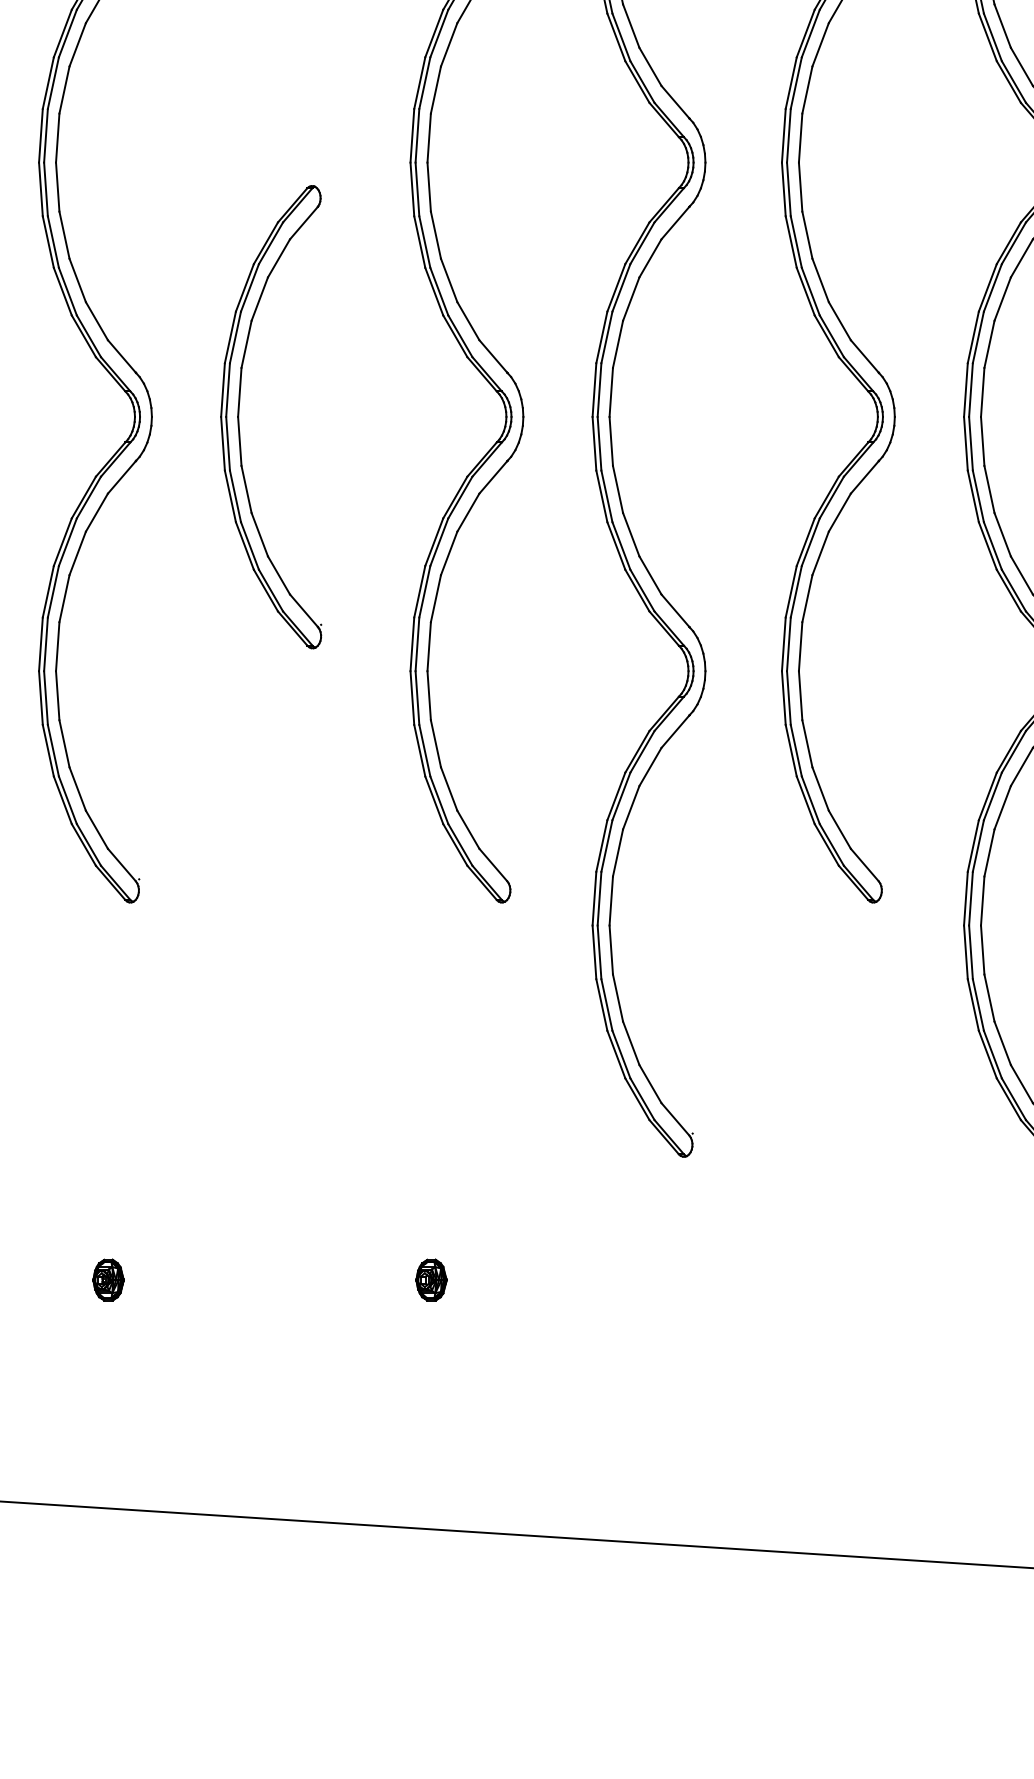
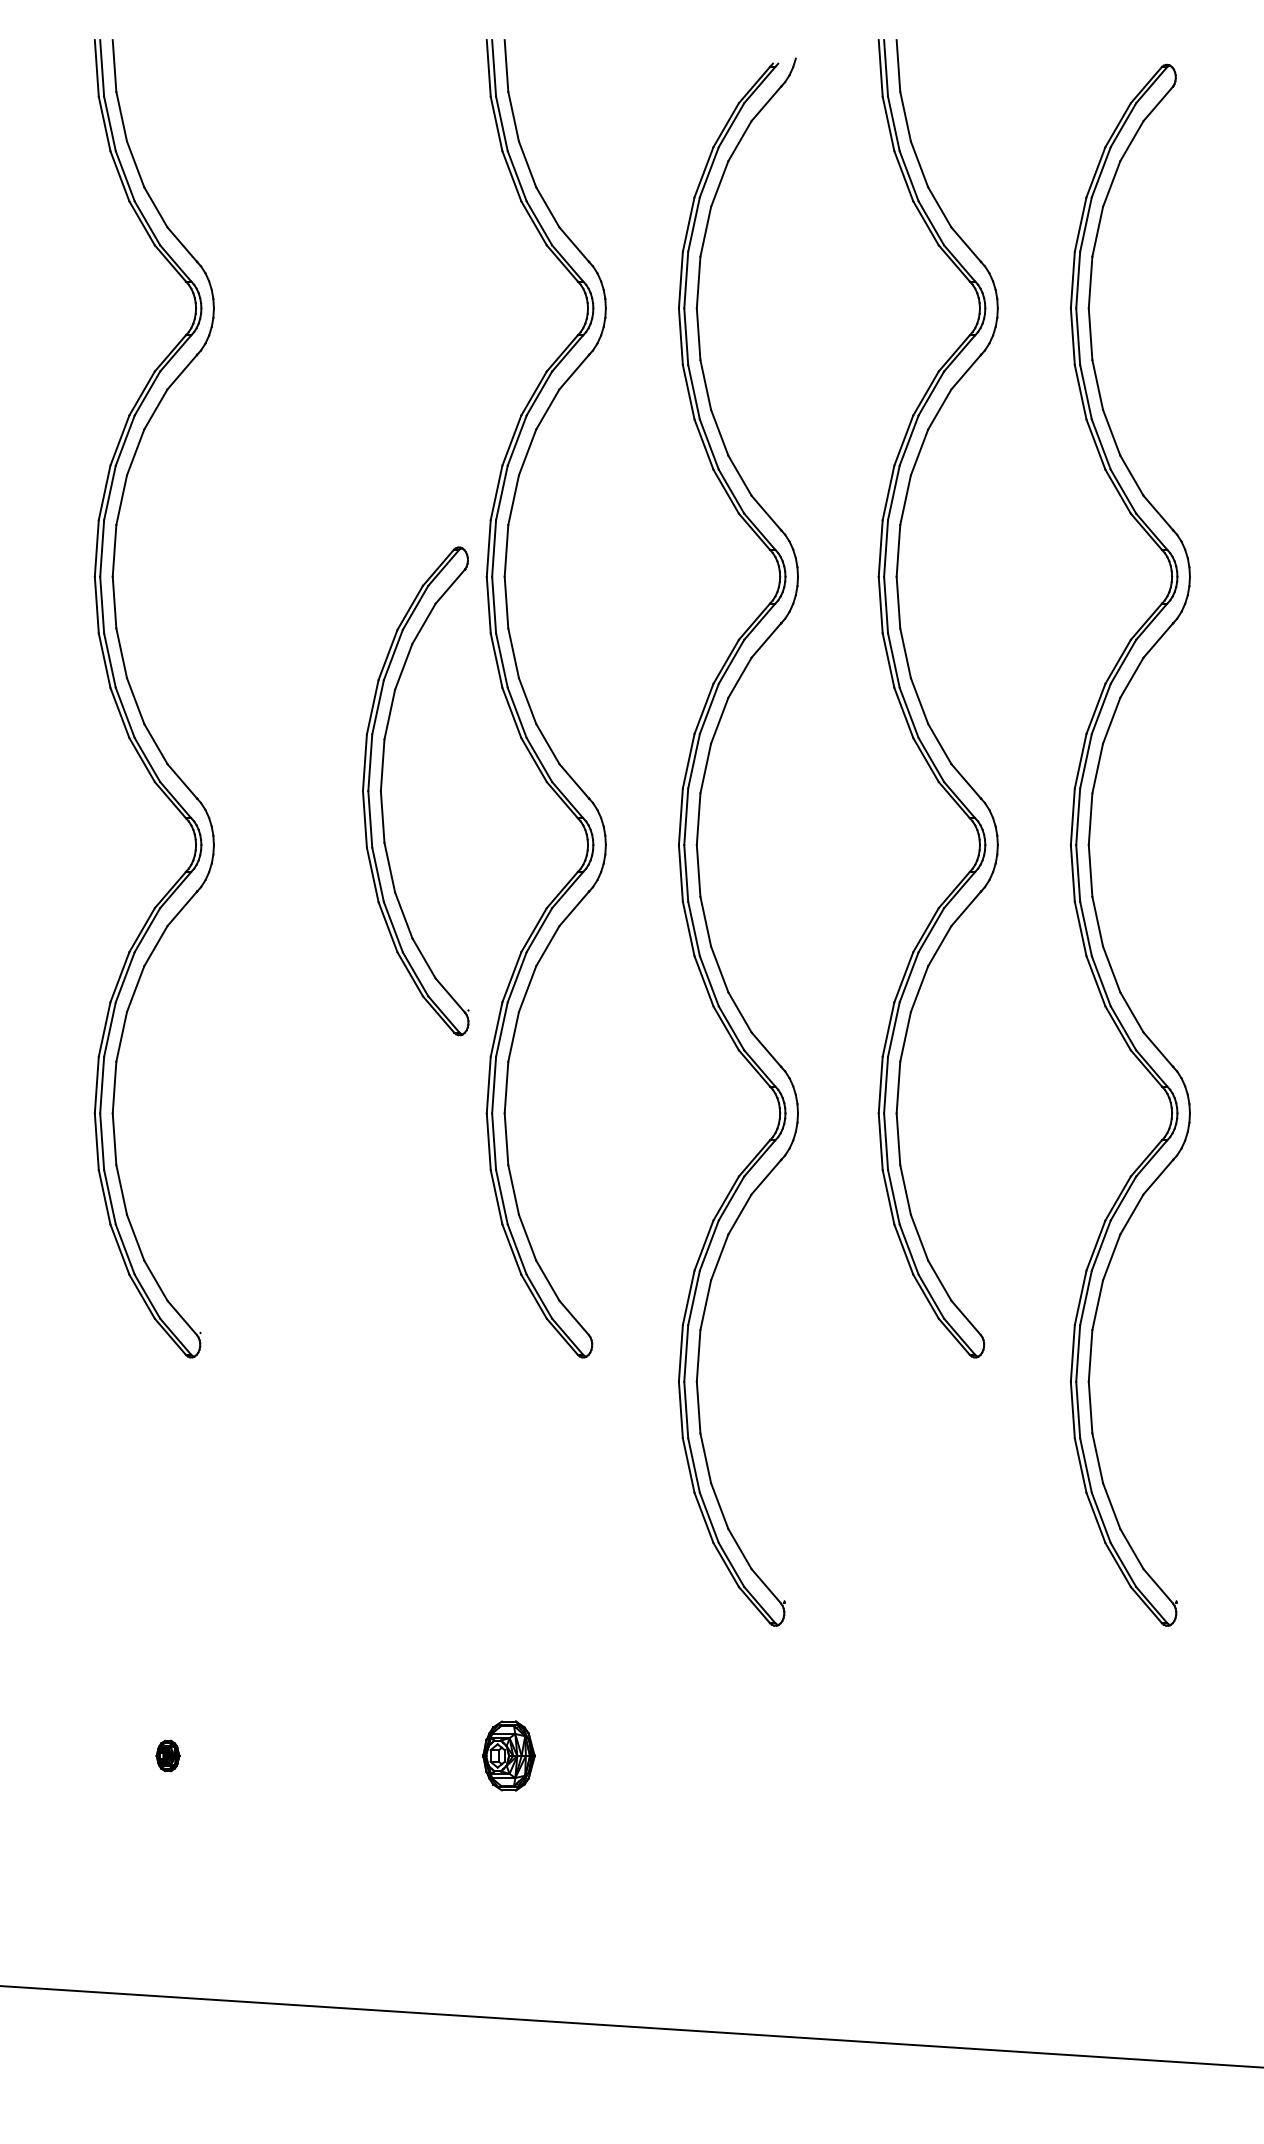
part: (239, 421) -> (382, 795), moved
part: (107, 1279) -> (167, 1755), size x0.7
part: (431, 1279) -> (508, 1755), size x1.6

